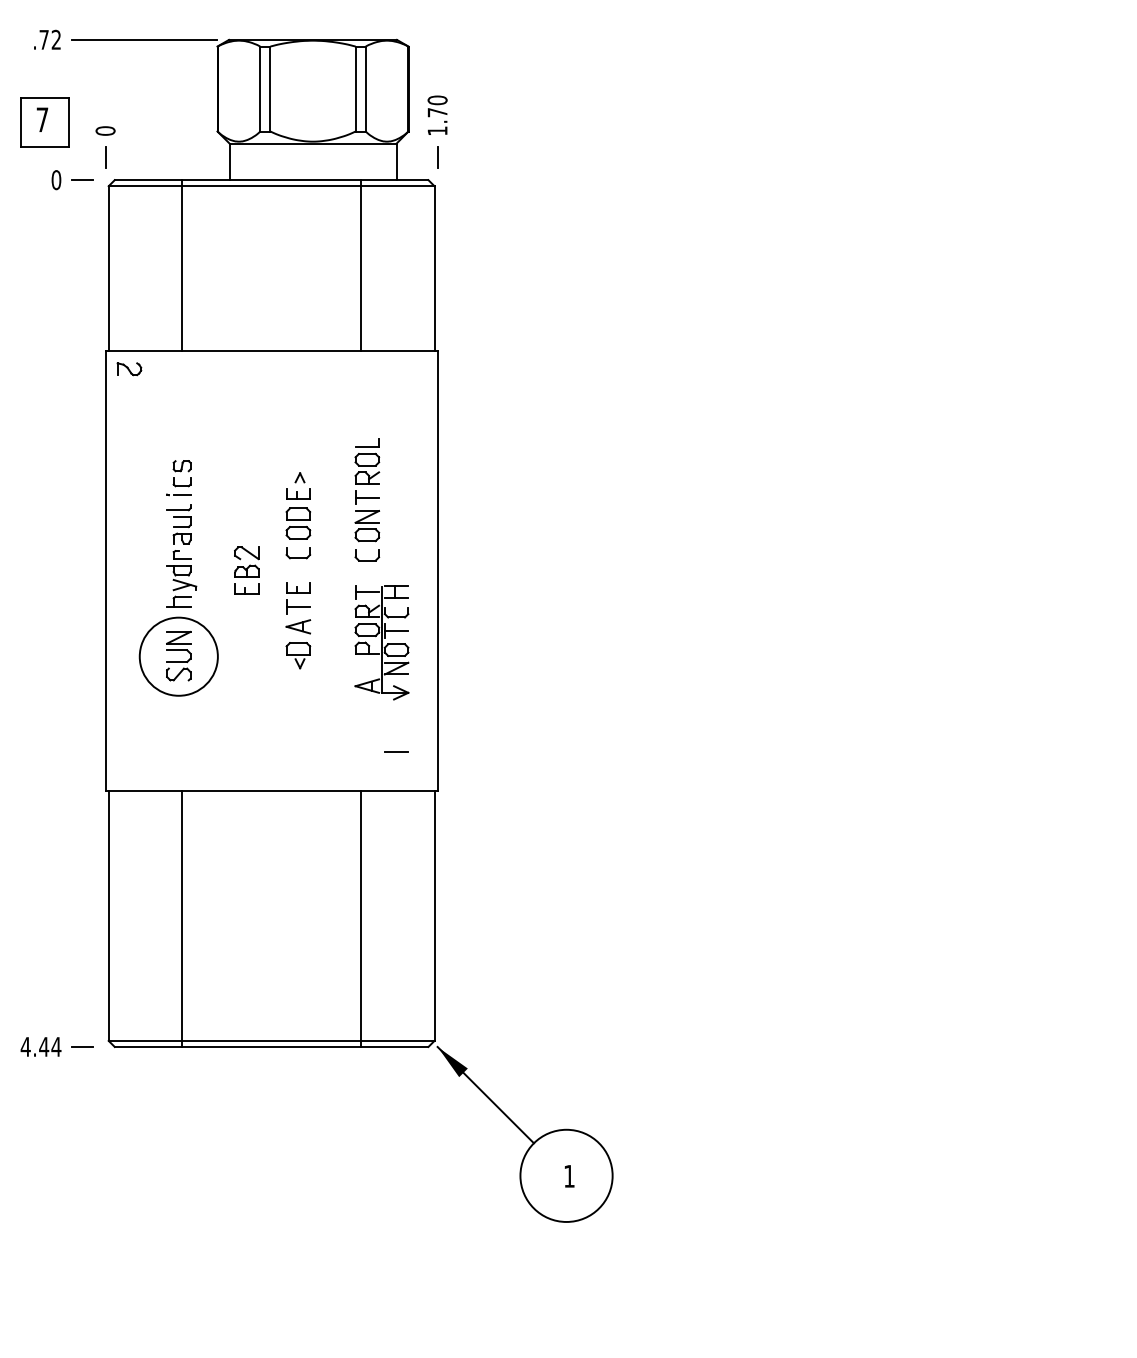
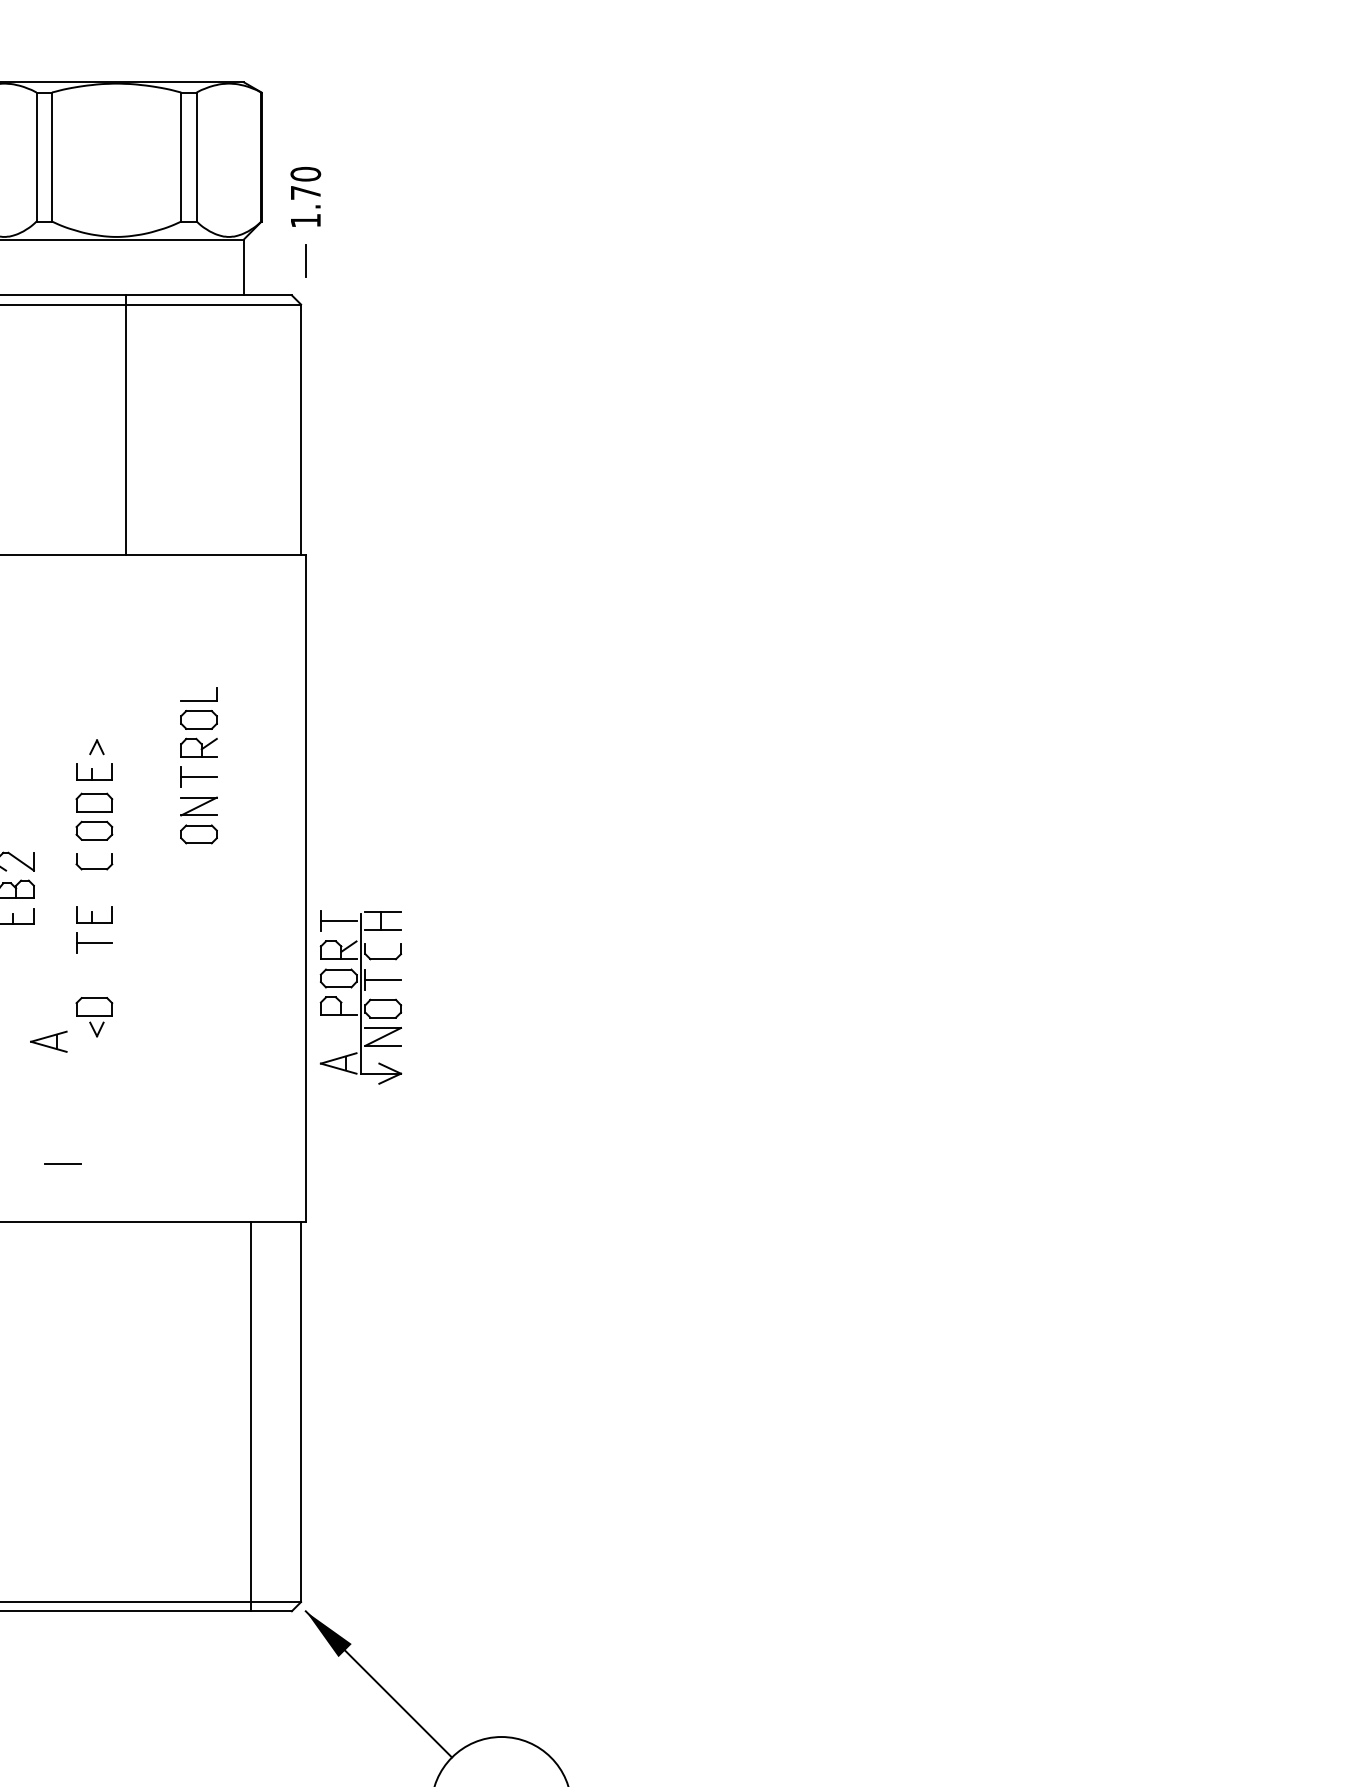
line: (361, 265) -> (126, 424), moved
part: (367, 555) -> (199, 865), removed
part: (298, 626) -> (49, 1041), moved
part: (381, 642) -> (360, 997), moved
line: (396, 751) -> (62, 1162), moved
line: (361, 918) -> (250, 1416), moved

